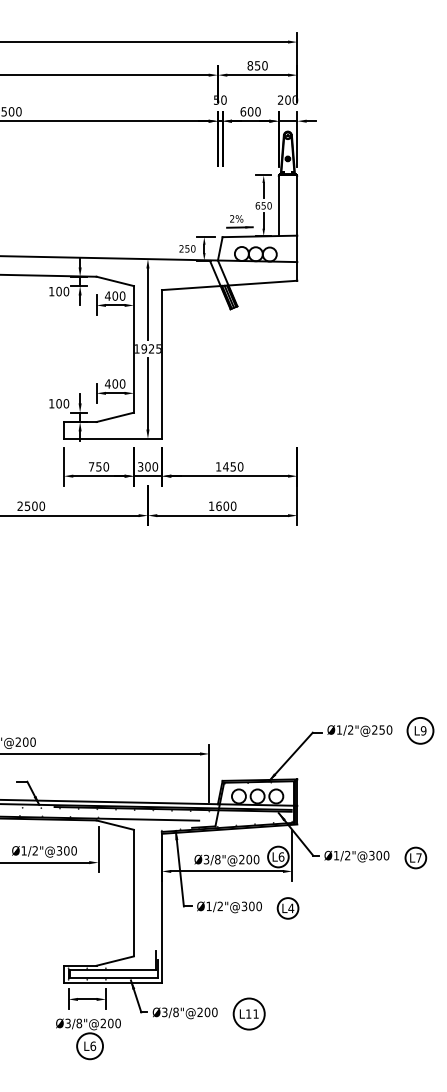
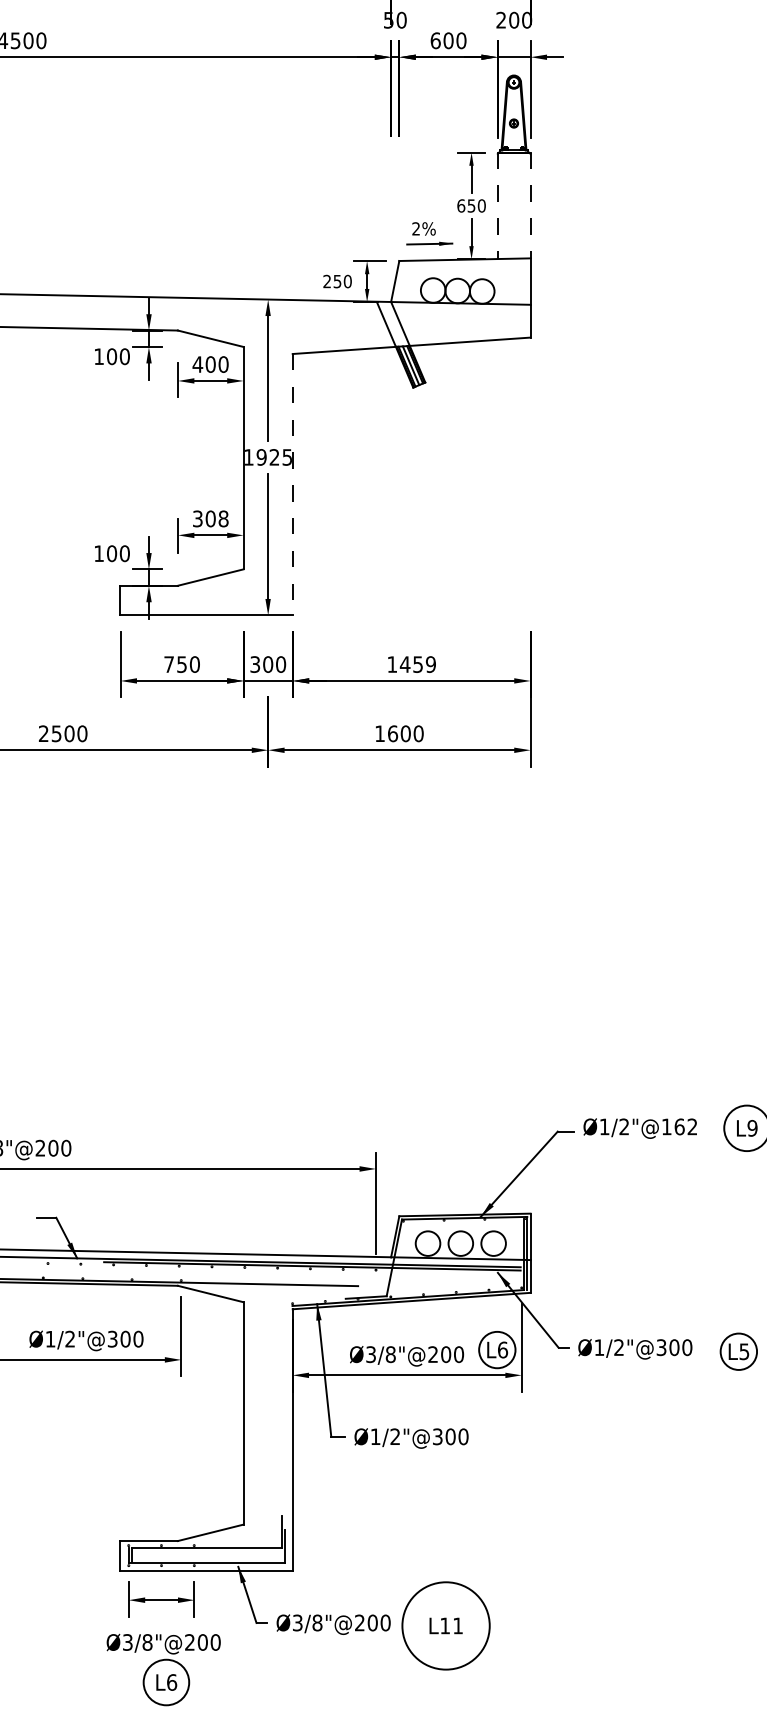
line: (278, 206) -> (497, 207), solid -> dashed
line: (297, 206) -> (530, 207), solid -> dashed
line: (161, 364) -> (291, 484), solid -> dashed
text: (114, 383) -> (209, 518), 400 -> 308
text: (240, 466) -> (430, 663), 1450 -> 1459
text: (382, 729) -> (680, 1125), Ø1/2"@250 -> Ø1/2"@162
text: (418, 857) -> (743, 1350), L7 -> L5
part: (287, 908) -> (513, 1440), removed
circle: (248, 1013) -> (444, 1624), size x1.6

